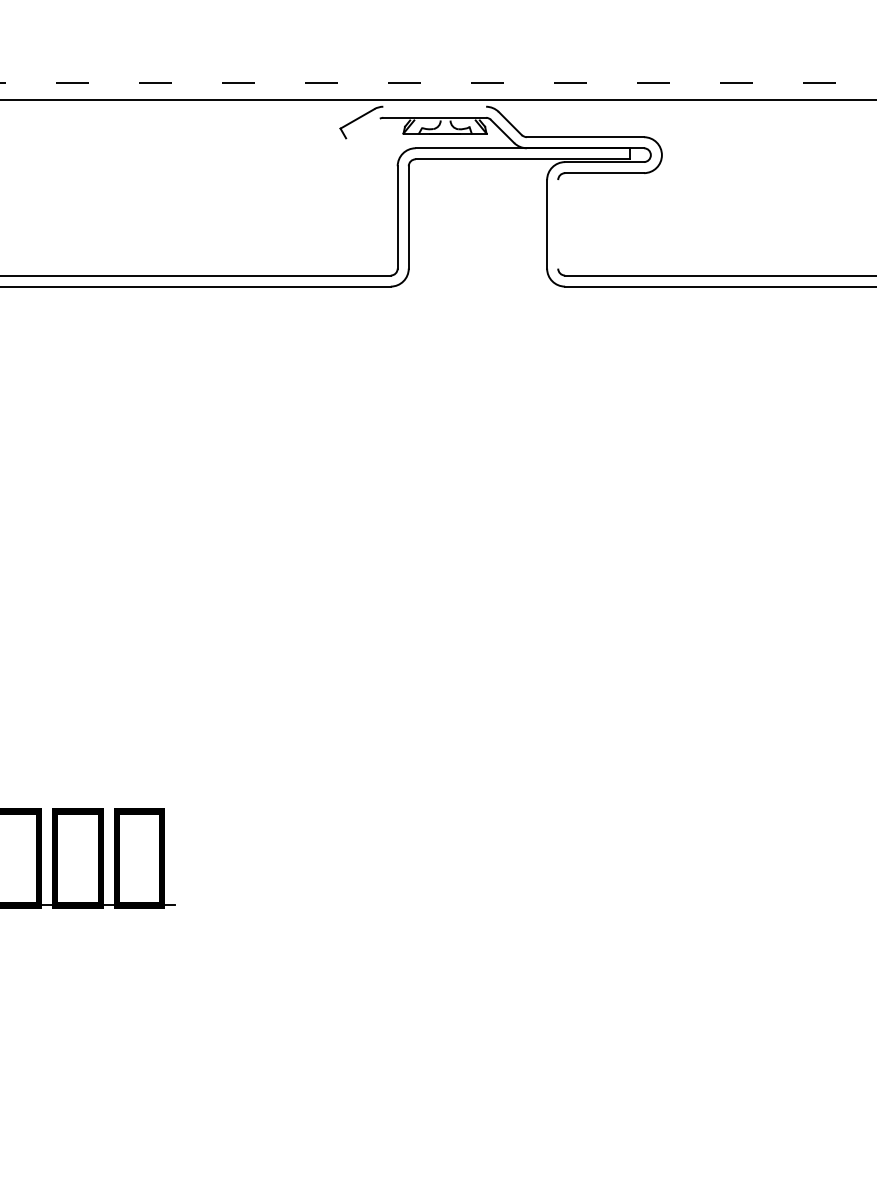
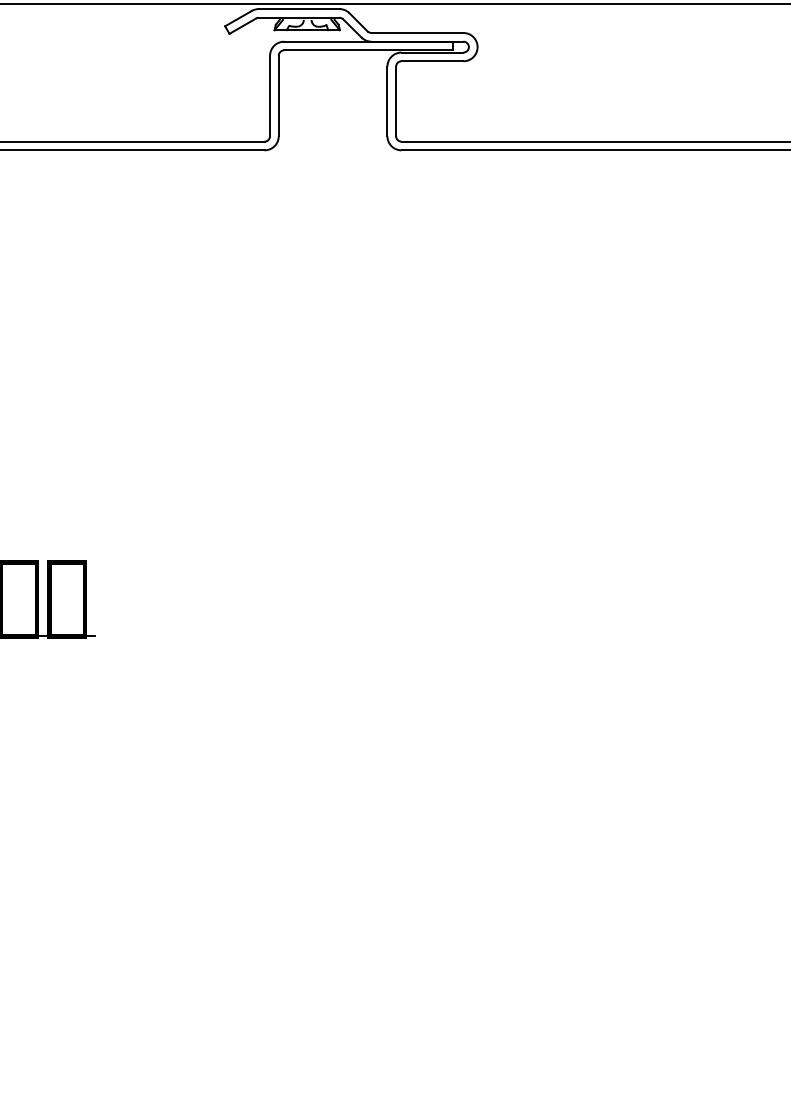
line: (433, 107) -> (298, 9), added
line: (362, 127) -> (242, 25), added
line: (558, 224) -> (396, 101), added

